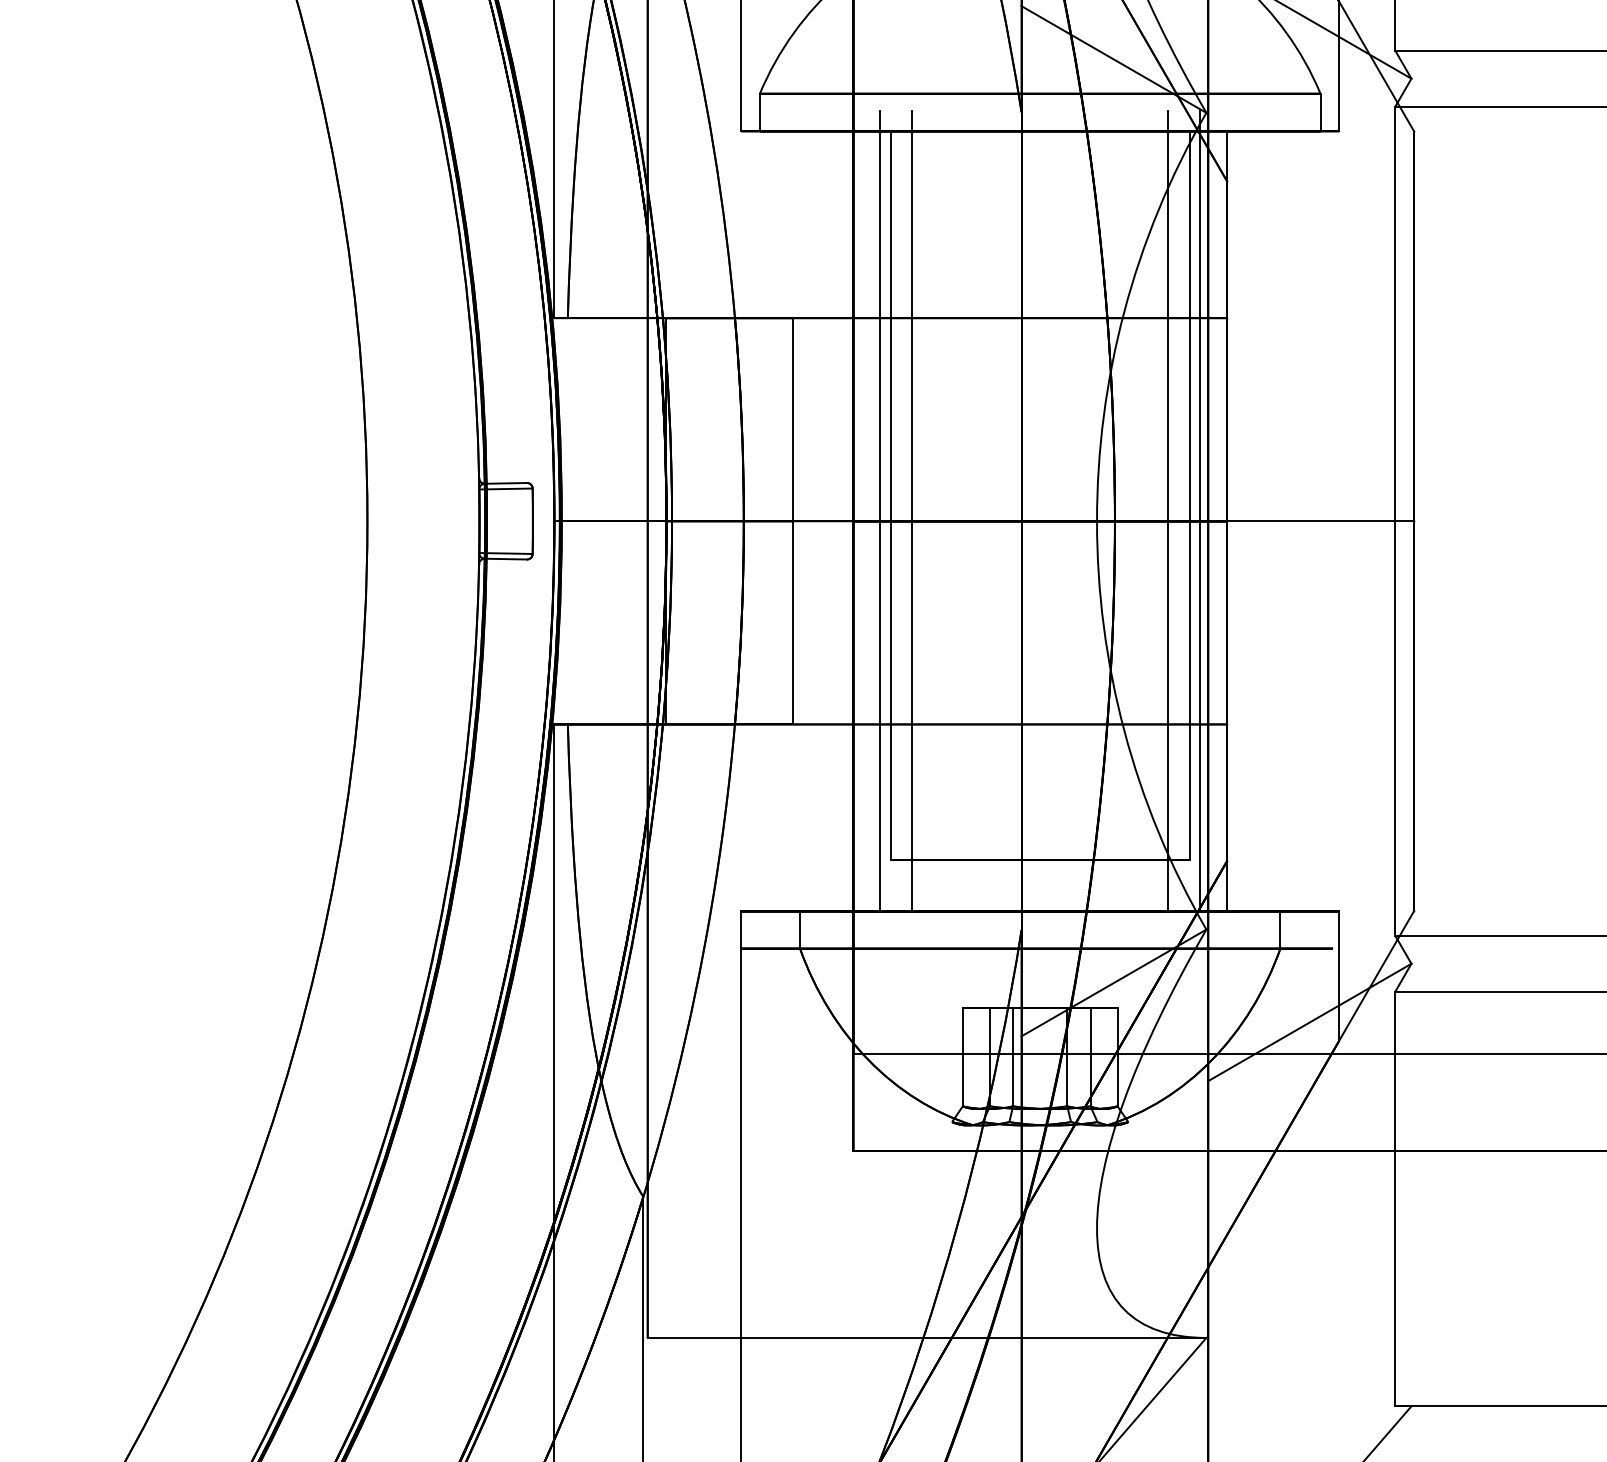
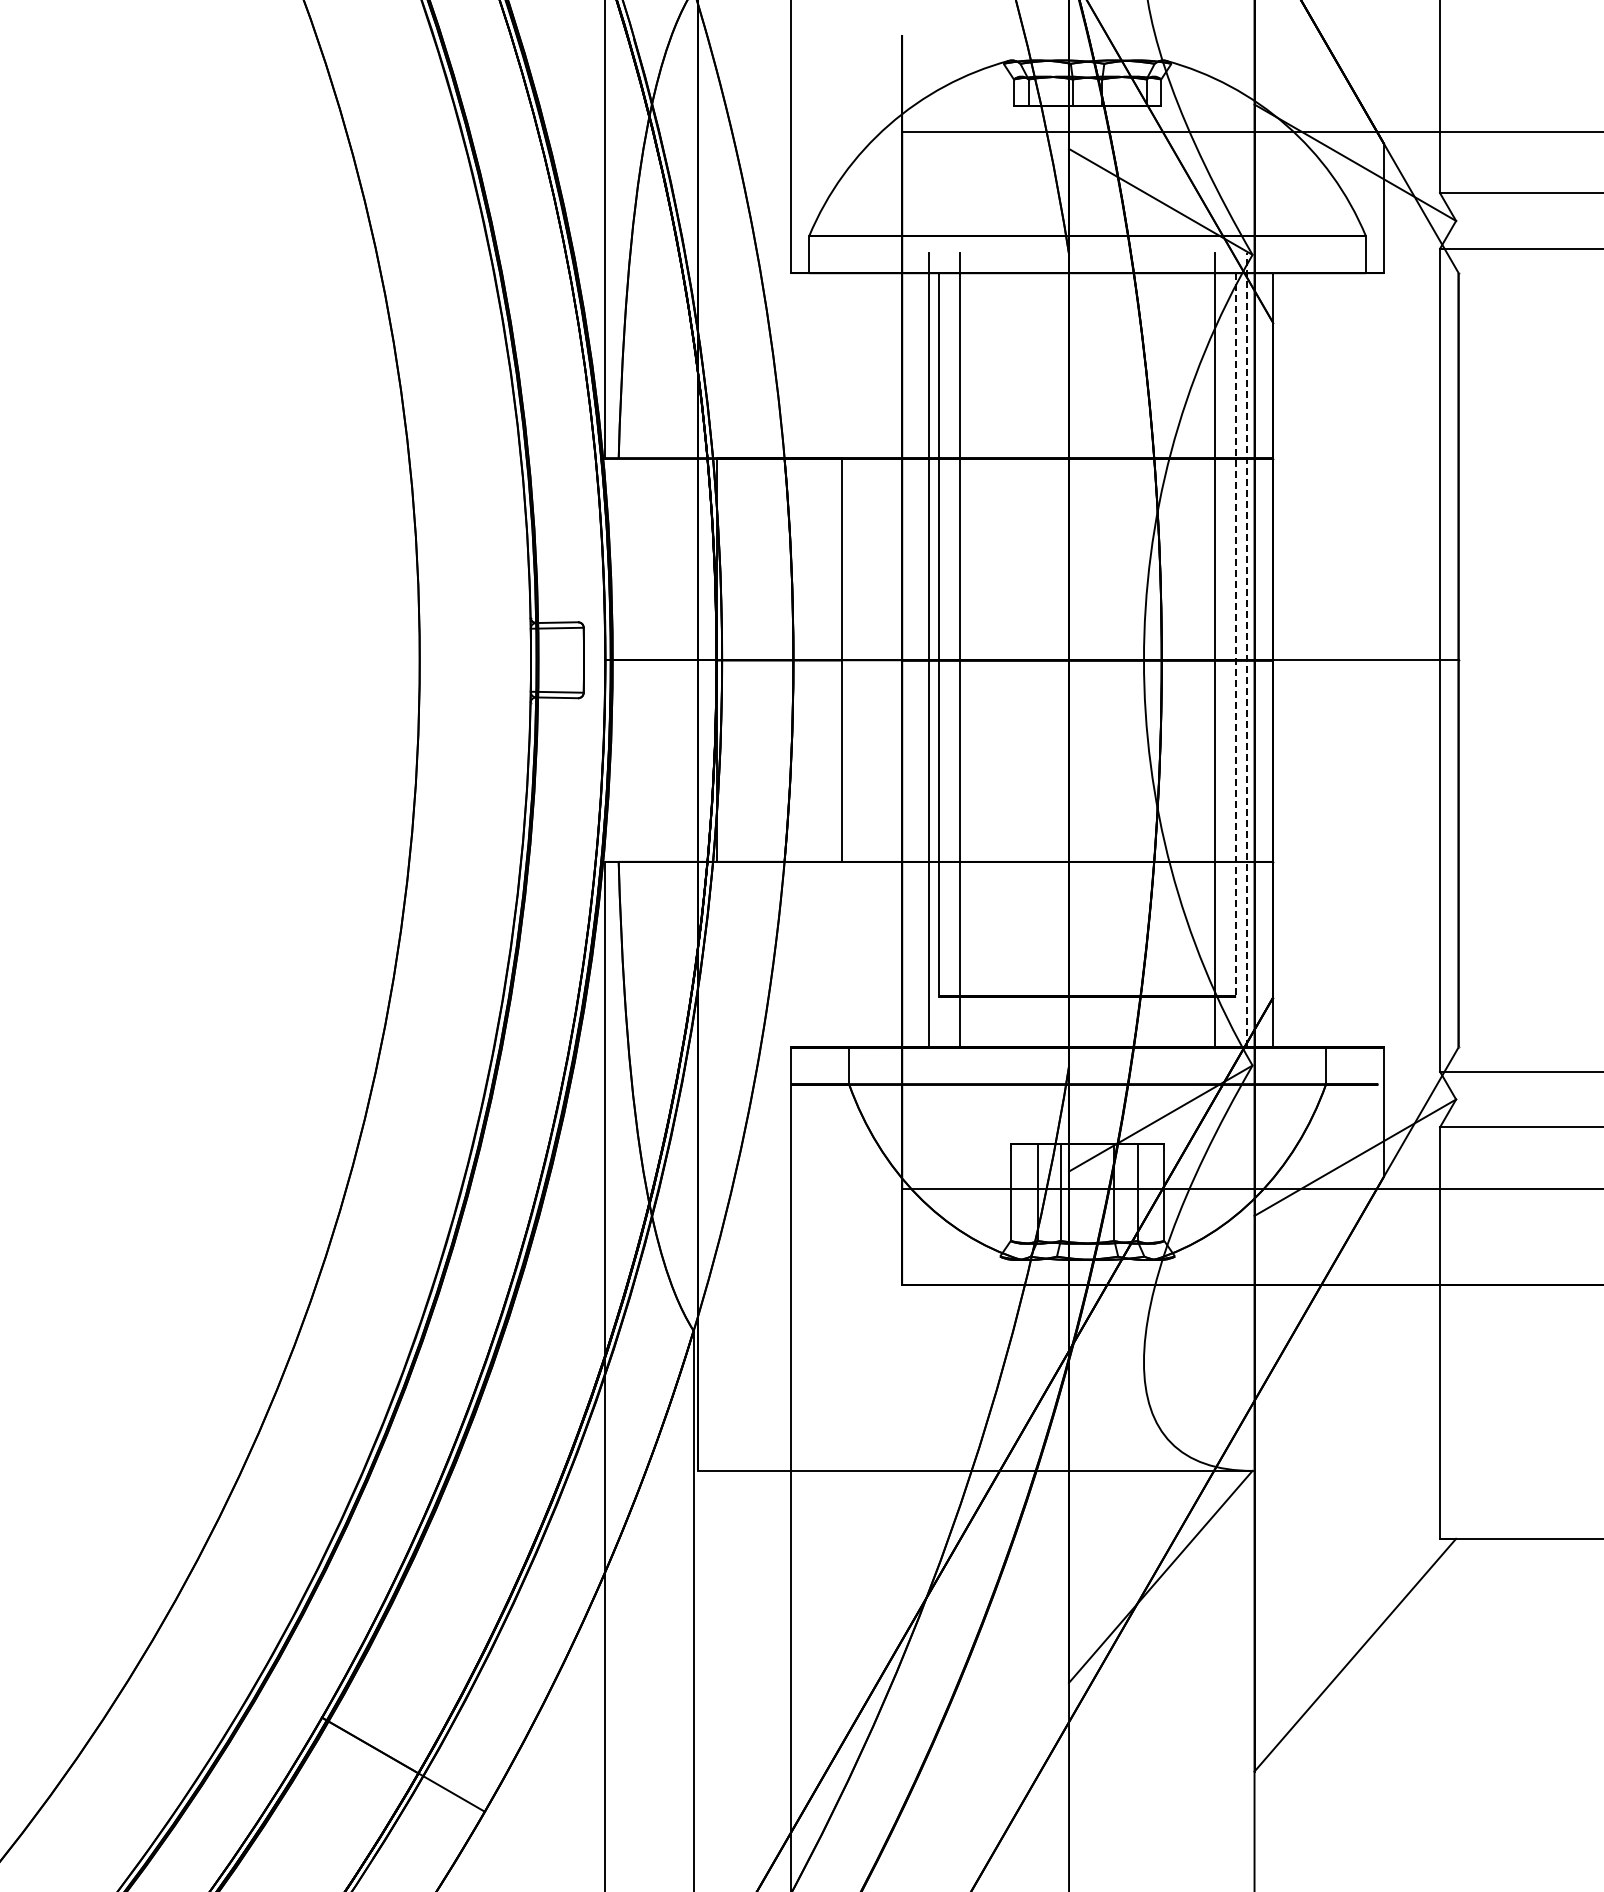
line: (1189, 495) -> (1235, 634), solid -> dashed
line: (1200, 511) -> (1246, 650), solid -> dashed

